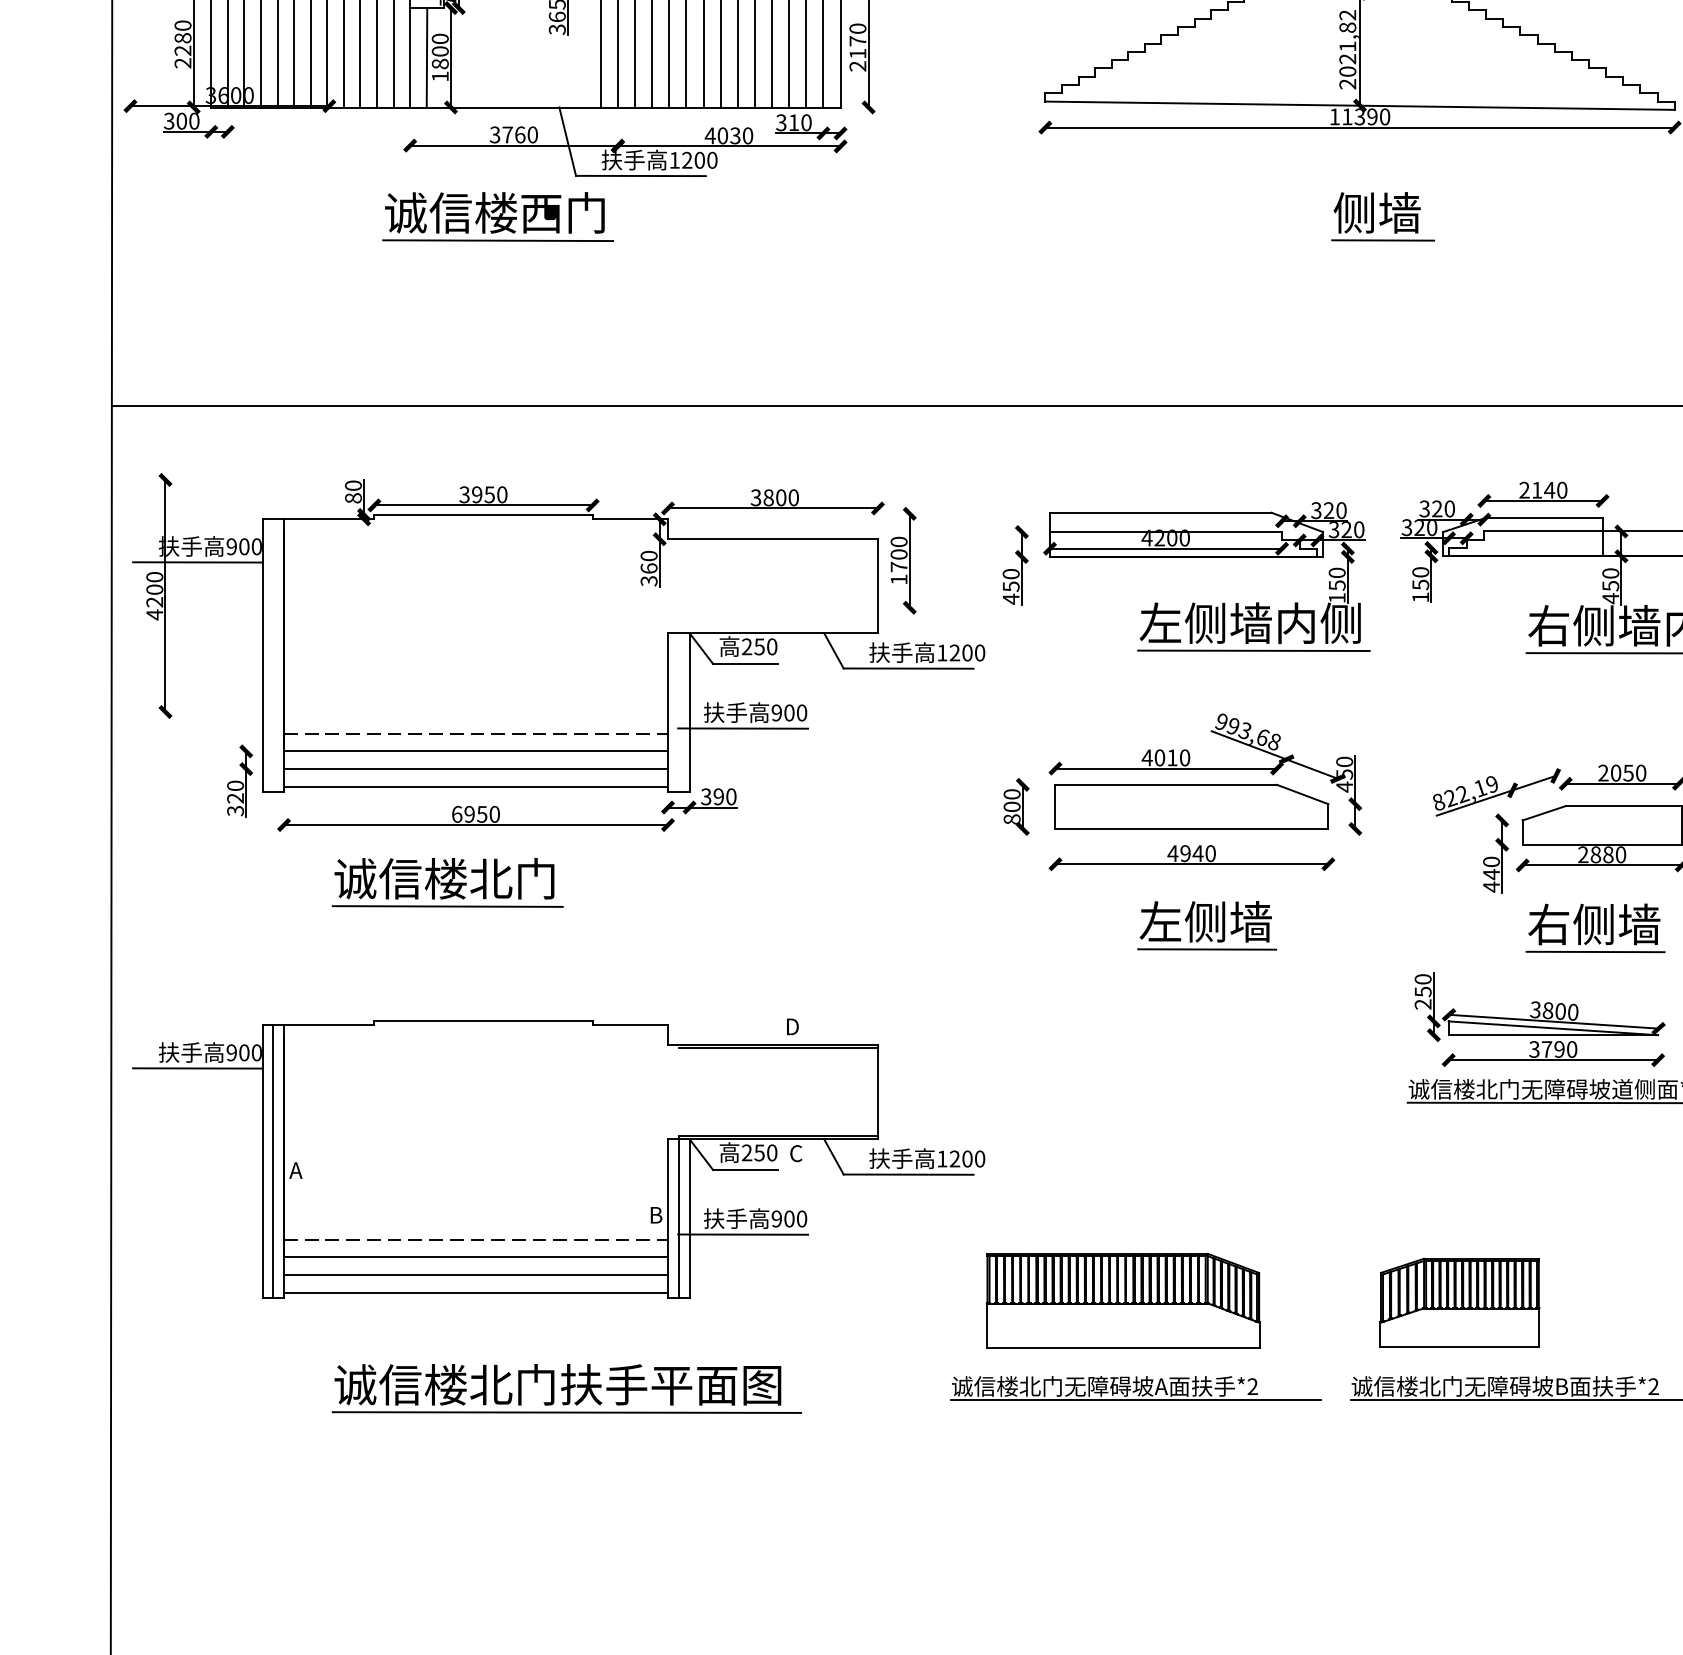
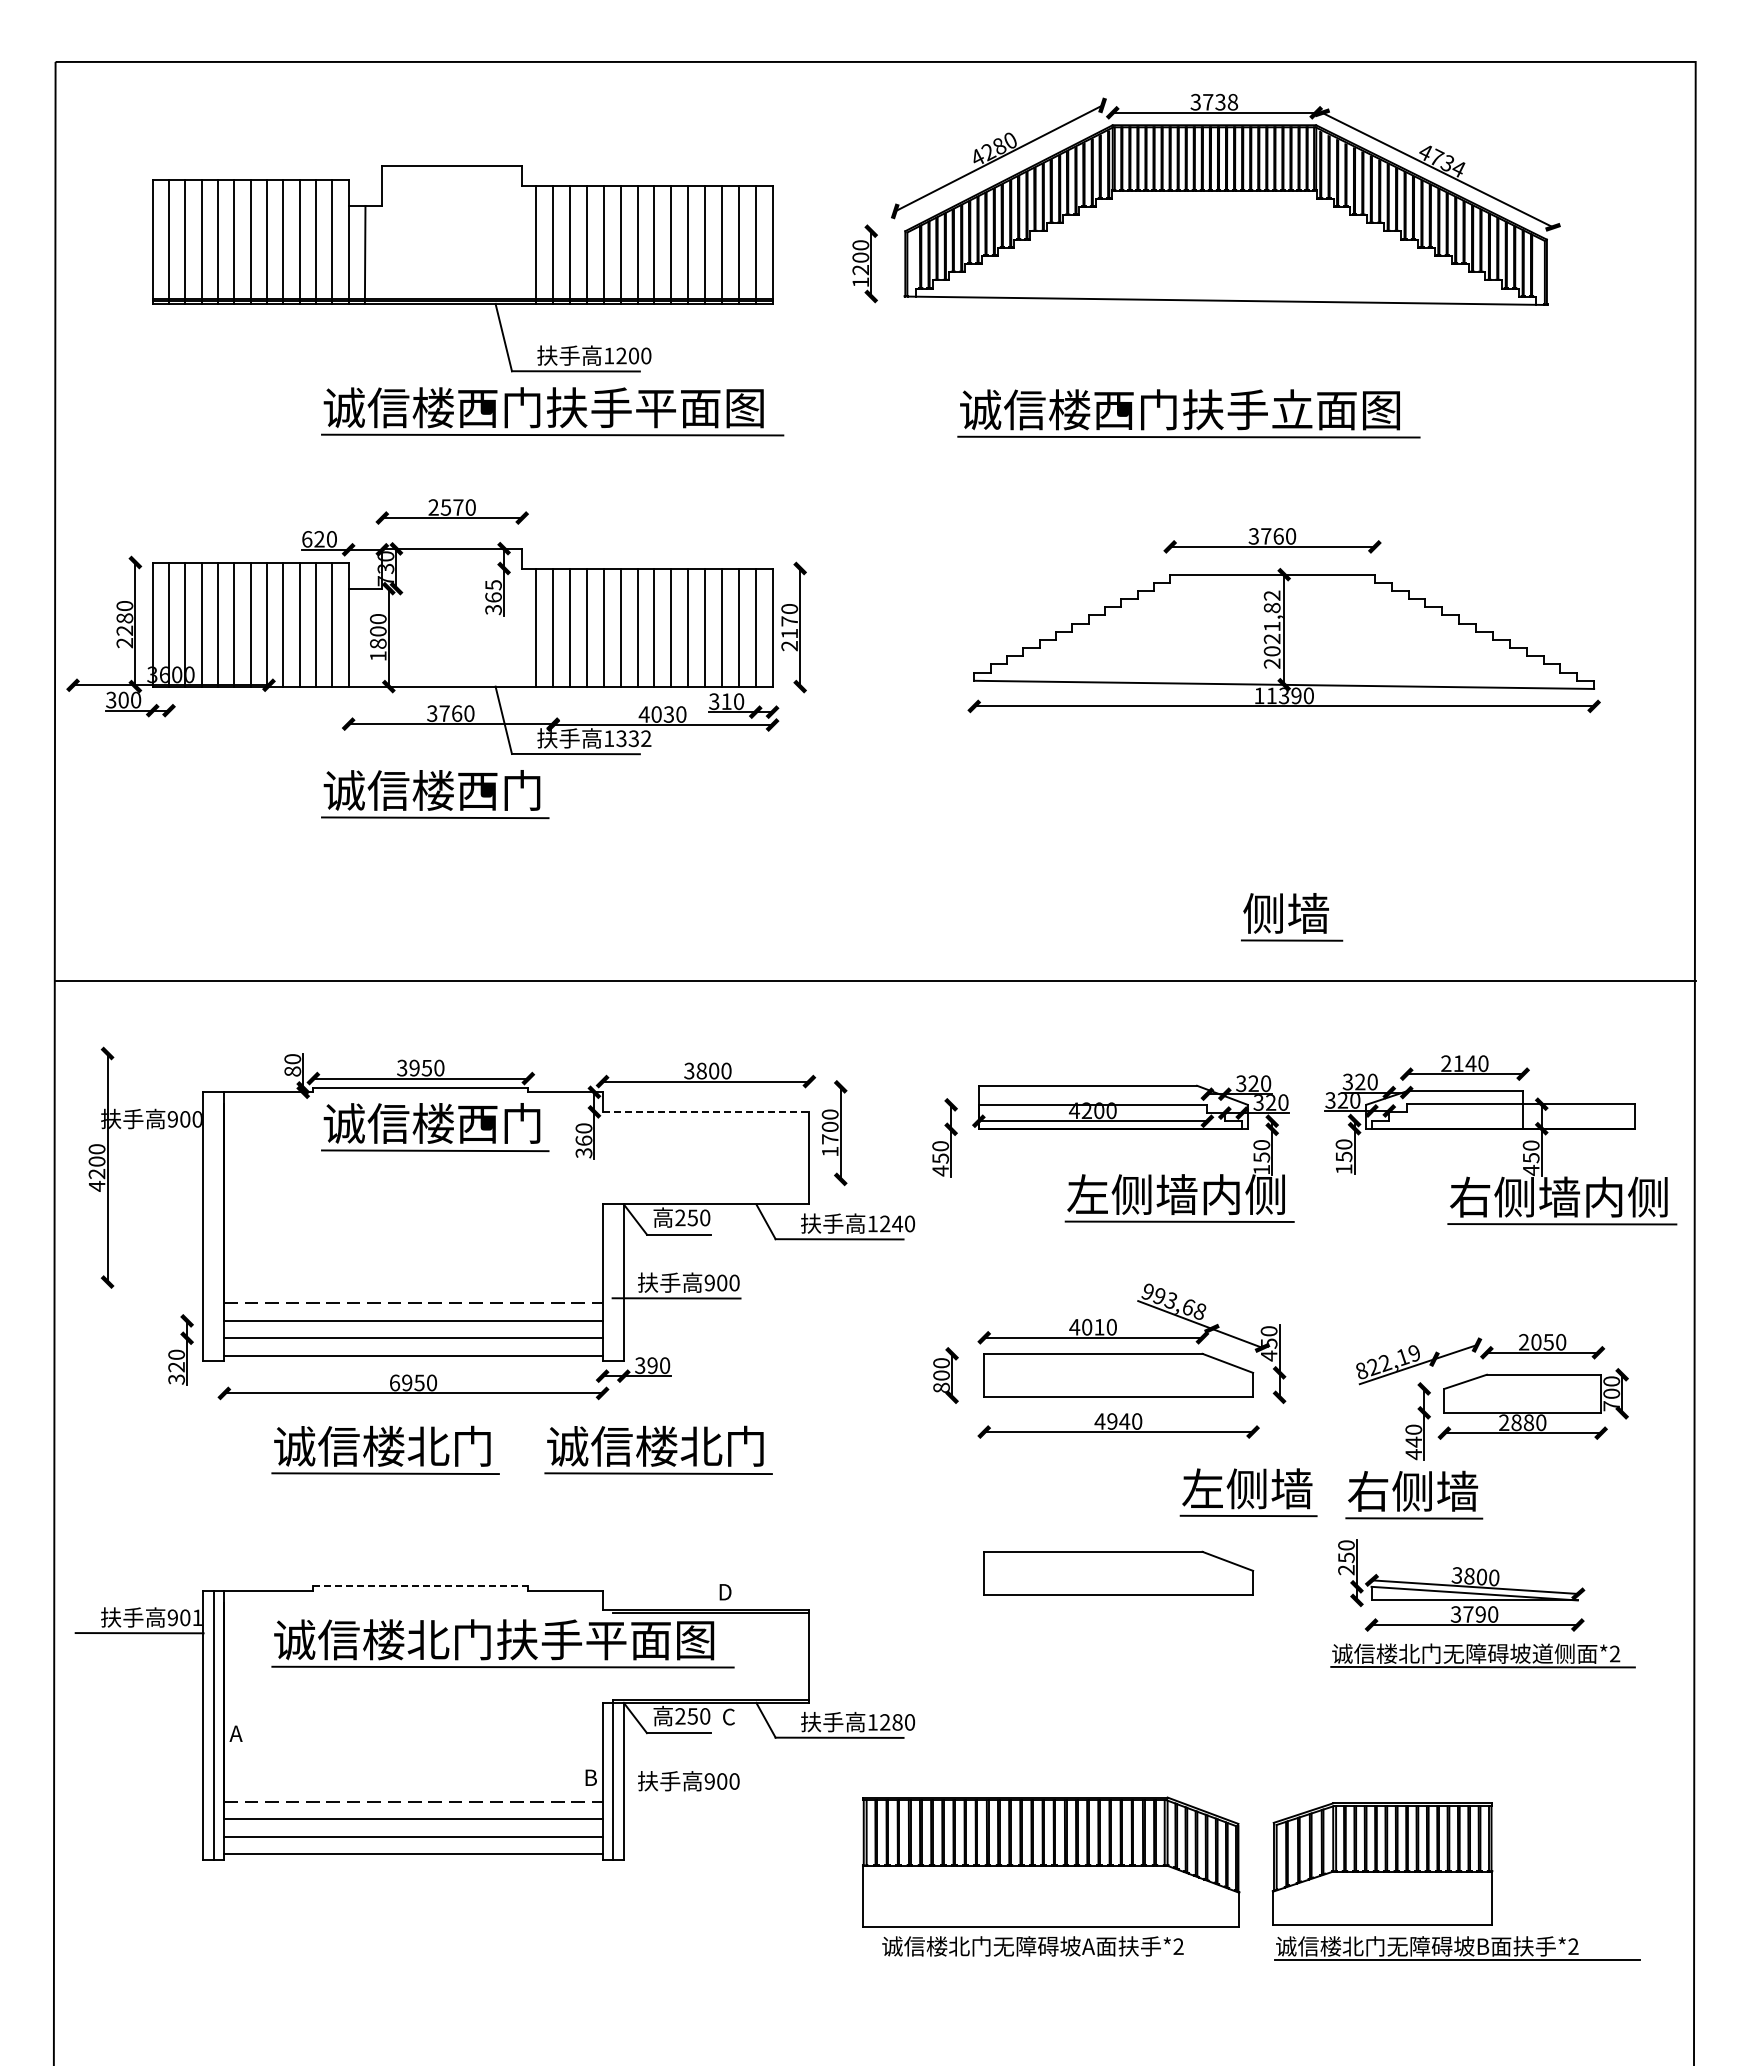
line: (426, 57) -> (364, 637), removed
text: (699, 160) -> (633, 738), 1200 -> 1332
part: (1383, 217) -> (1292, 917), moved
line: (773, 538) -> (706, 1111), solid -> dashed
part: (498, 555) -> (435, 1127), added
line: (197, 562) -> (139, 1134), removed
text: (967, 652) -> (897, 1223), 1200 -> 1240
part: (724, 881) -> (658, 1449), added
part: (1206, 925) -> (1248, 1492), moved
part: (1595, 927) -> (1414, 1494), moved
part: (1191, 1006) -> (1118, 1572), added
line: (484, 1021) -> (421, 1586), solid -> dashed
text: (255, 1052) -> (196, 1617), 900 -> 901
text: (967, 1159) -> (897, 1722), 1200 -> 1280
line: (743, 1234) -> (676, 1796), removed
part: (1122, 1300) -> (1050, 1861), size x1.4
part: (1459, 1302) -> (1382, 1863), size x1.4
part: (566, 1388) -> (502, 1643), moved
line: (1135, 1399) -> (1063, 1959), removed

